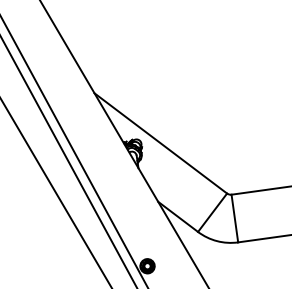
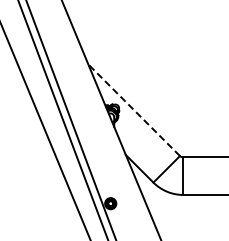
line: (161, 143) -> (134, 110), solid -> dashed

